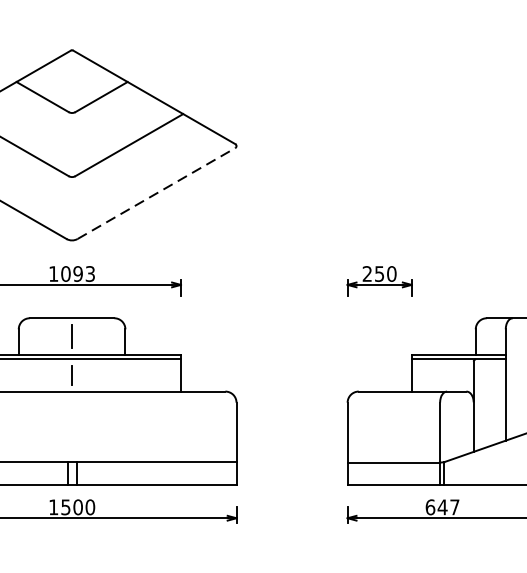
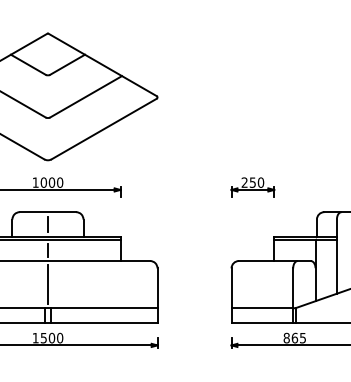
line: (156, 194) -> (104, 129), dashed -> solid
text: (83, 273) -> (55, 182), 1093 -> 1000
line: (71, 426) -> (47, 284), added
text: (442, 506) -> (294, 337), 647 -> 865

